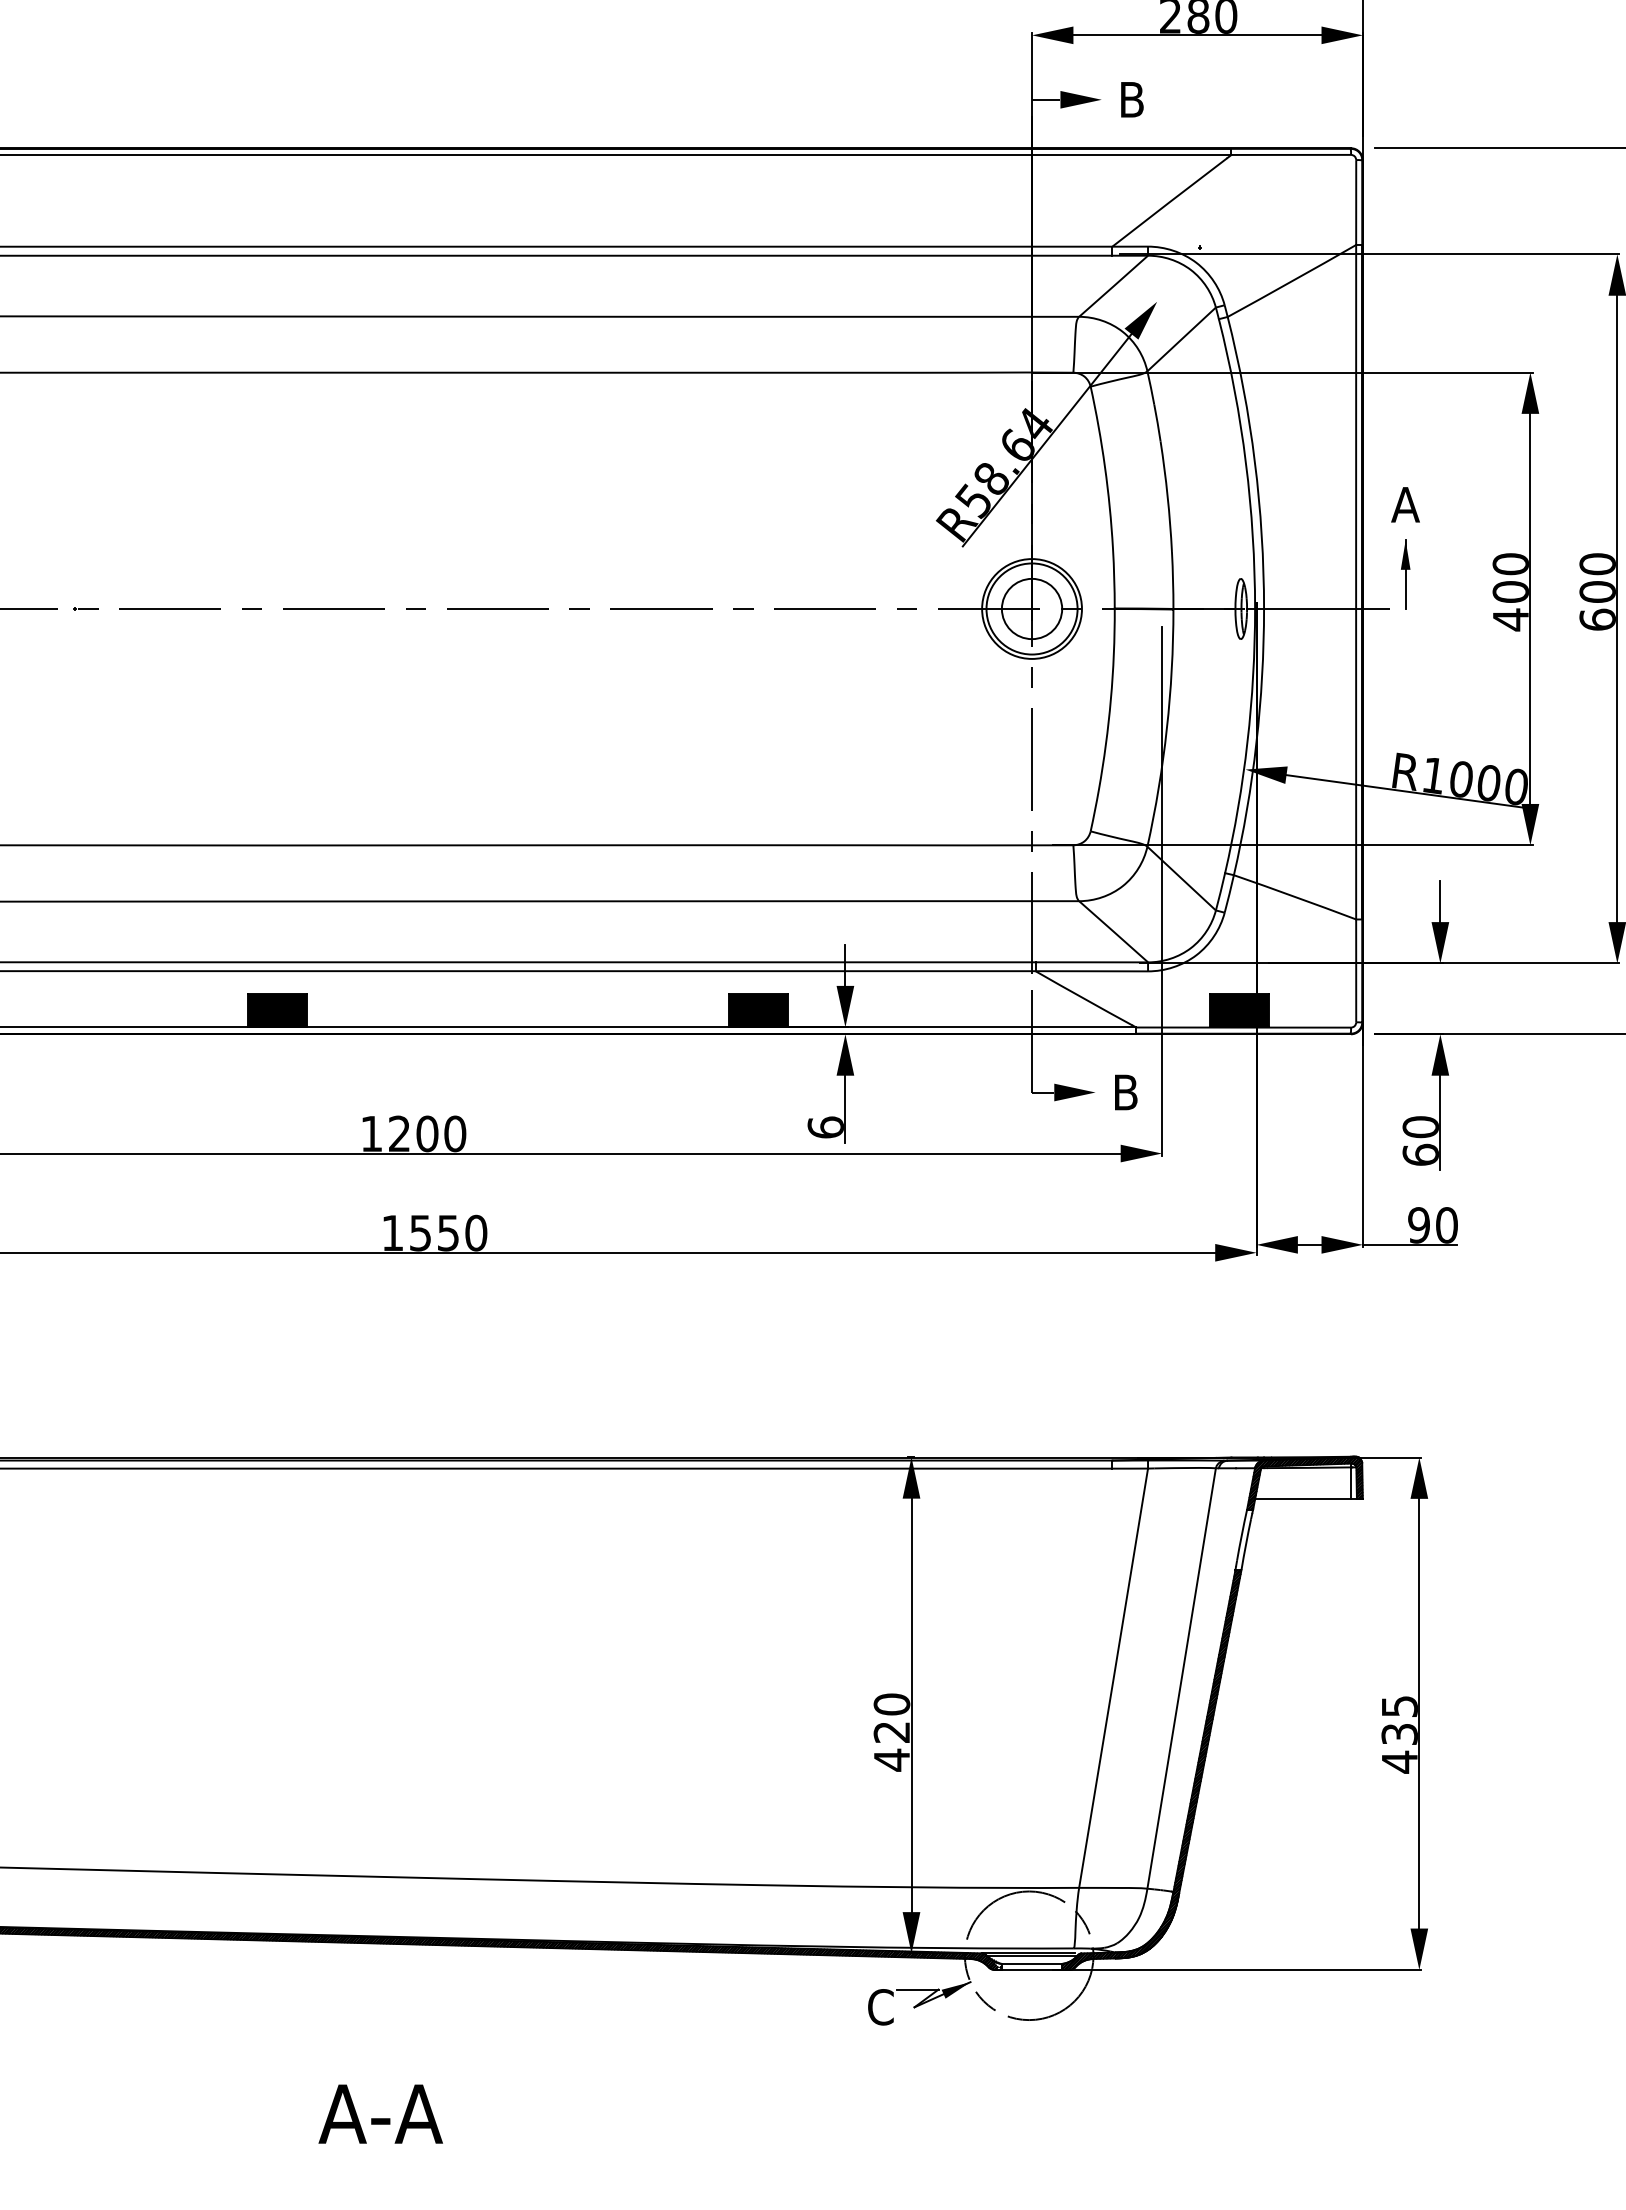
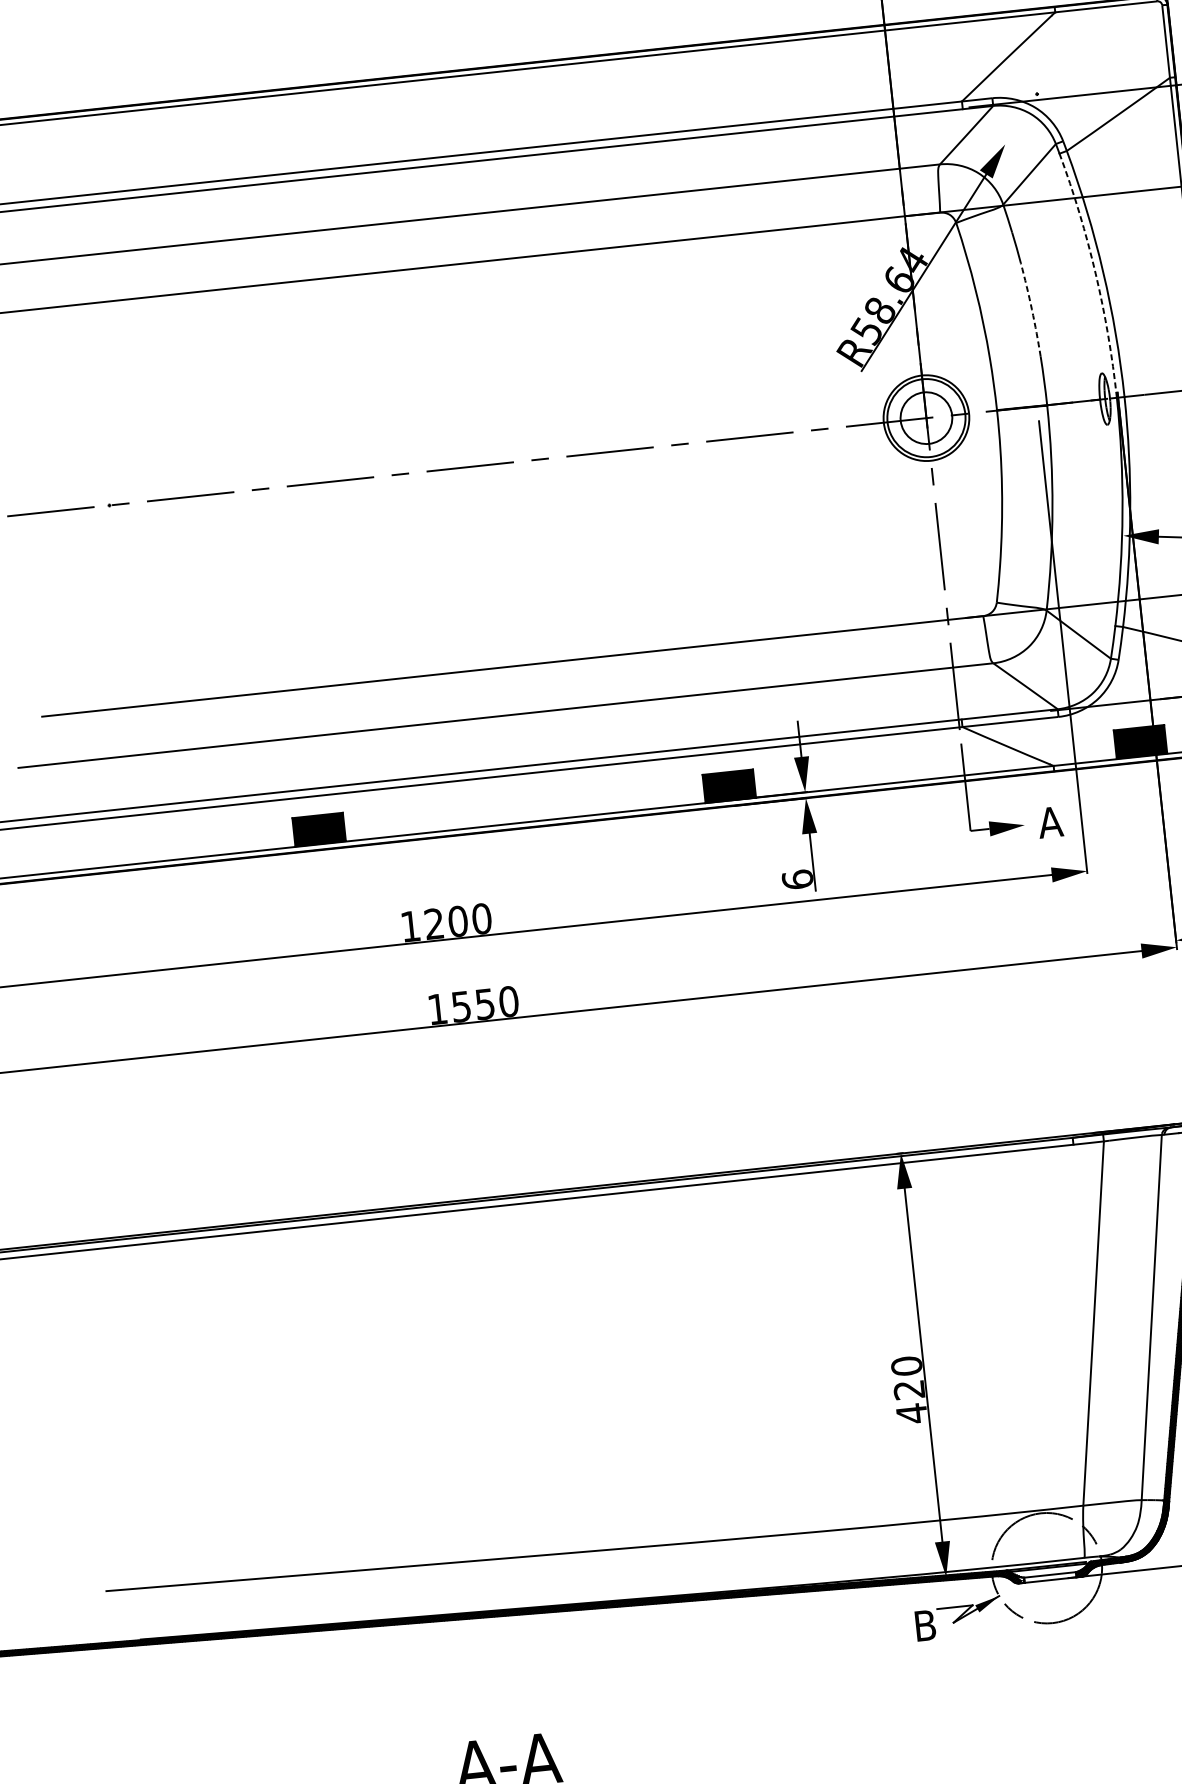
arc: (1245, 462) -> (1095, 273), solid -> dashed
arc: (1167, 496) -> (1031, 309), solid -> dashed
text: (1125, 1092) -> (1050, 822), B -> A
text: (880, 2007) -> (924, 1625), C -> B

